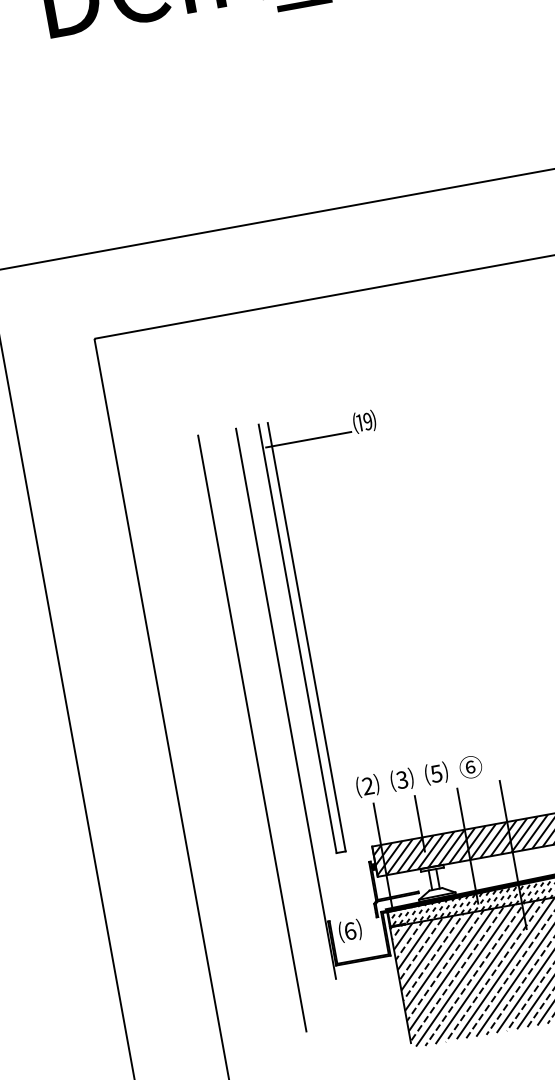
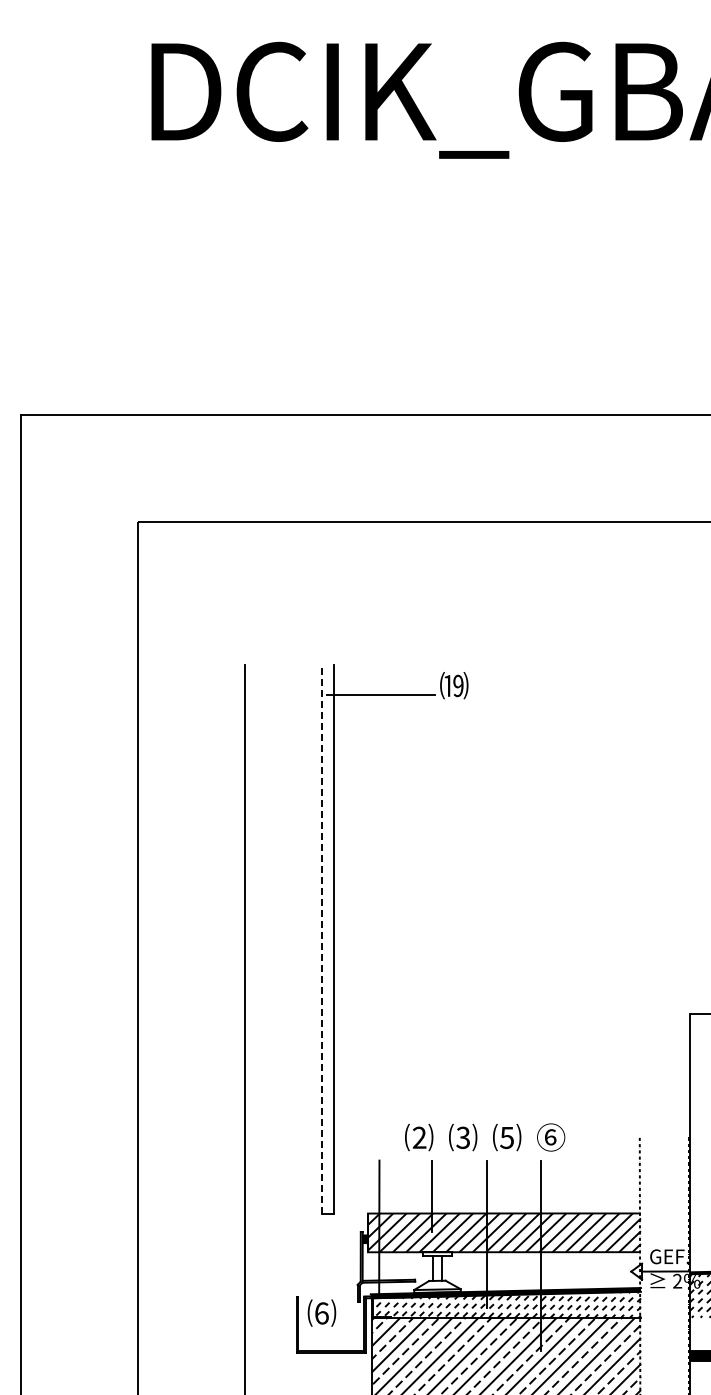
line: (297, 638) -> (322, 938), solid -> dashed
line: (286, 703) -> (293, 1017), removed
text: (419, 776) -> (485, 1137), moved

